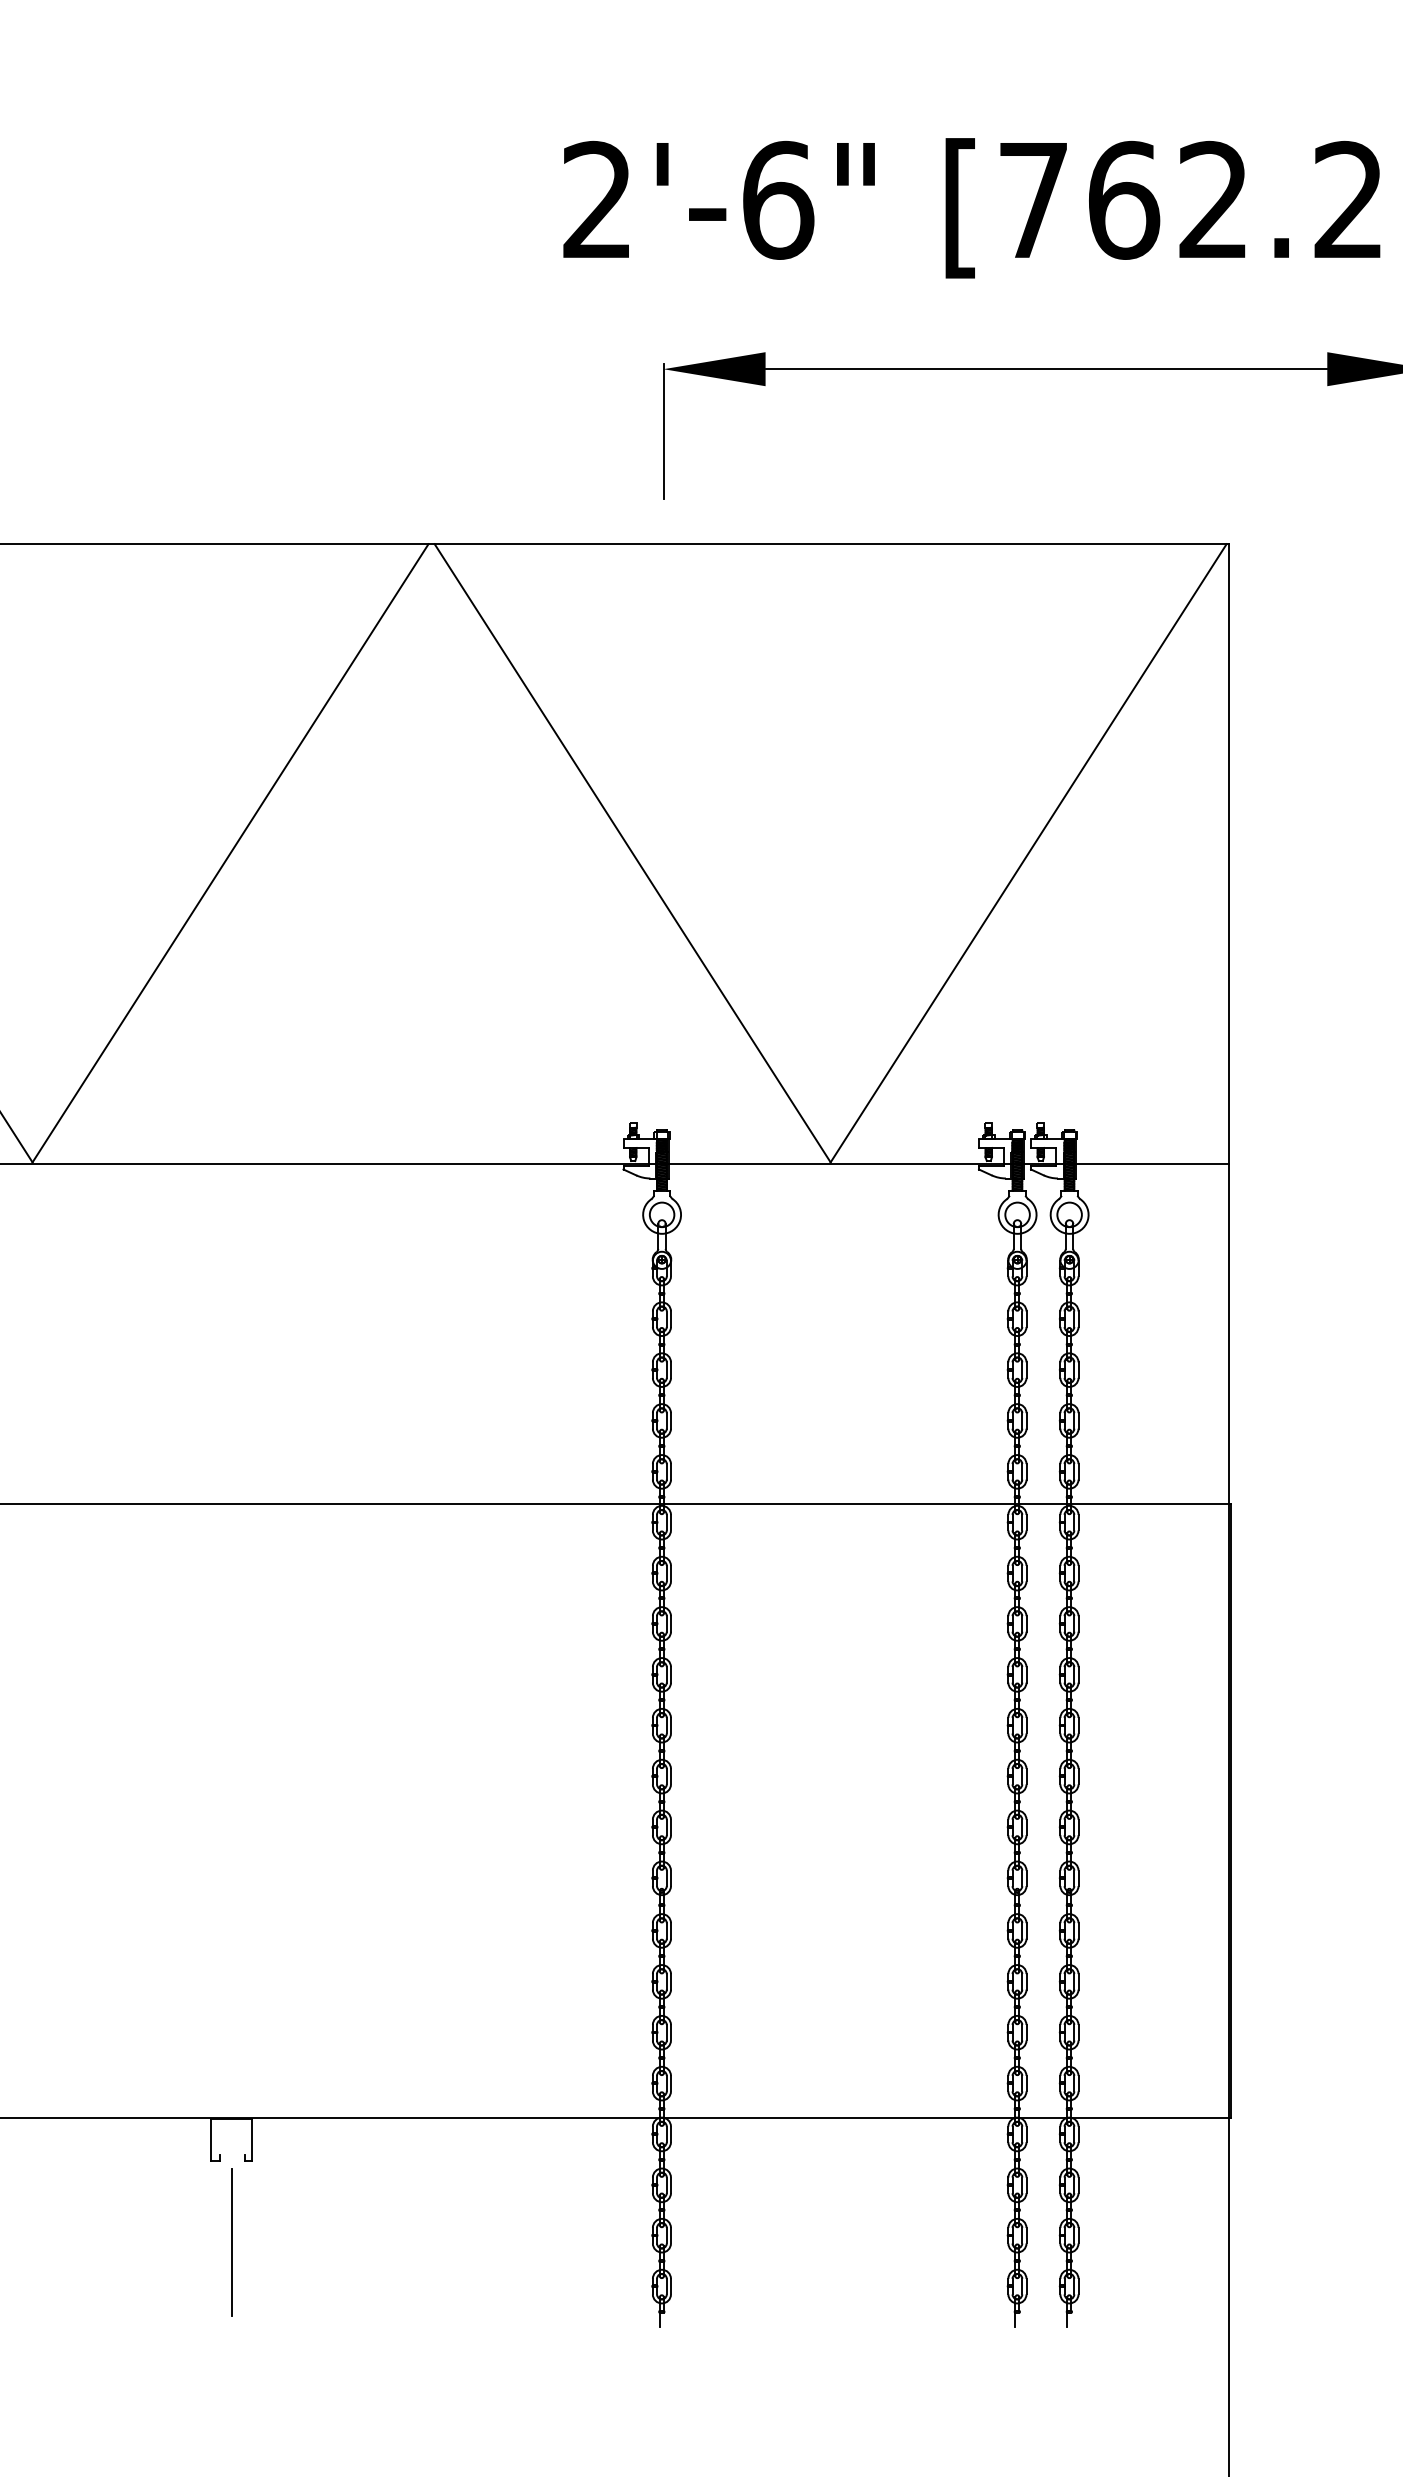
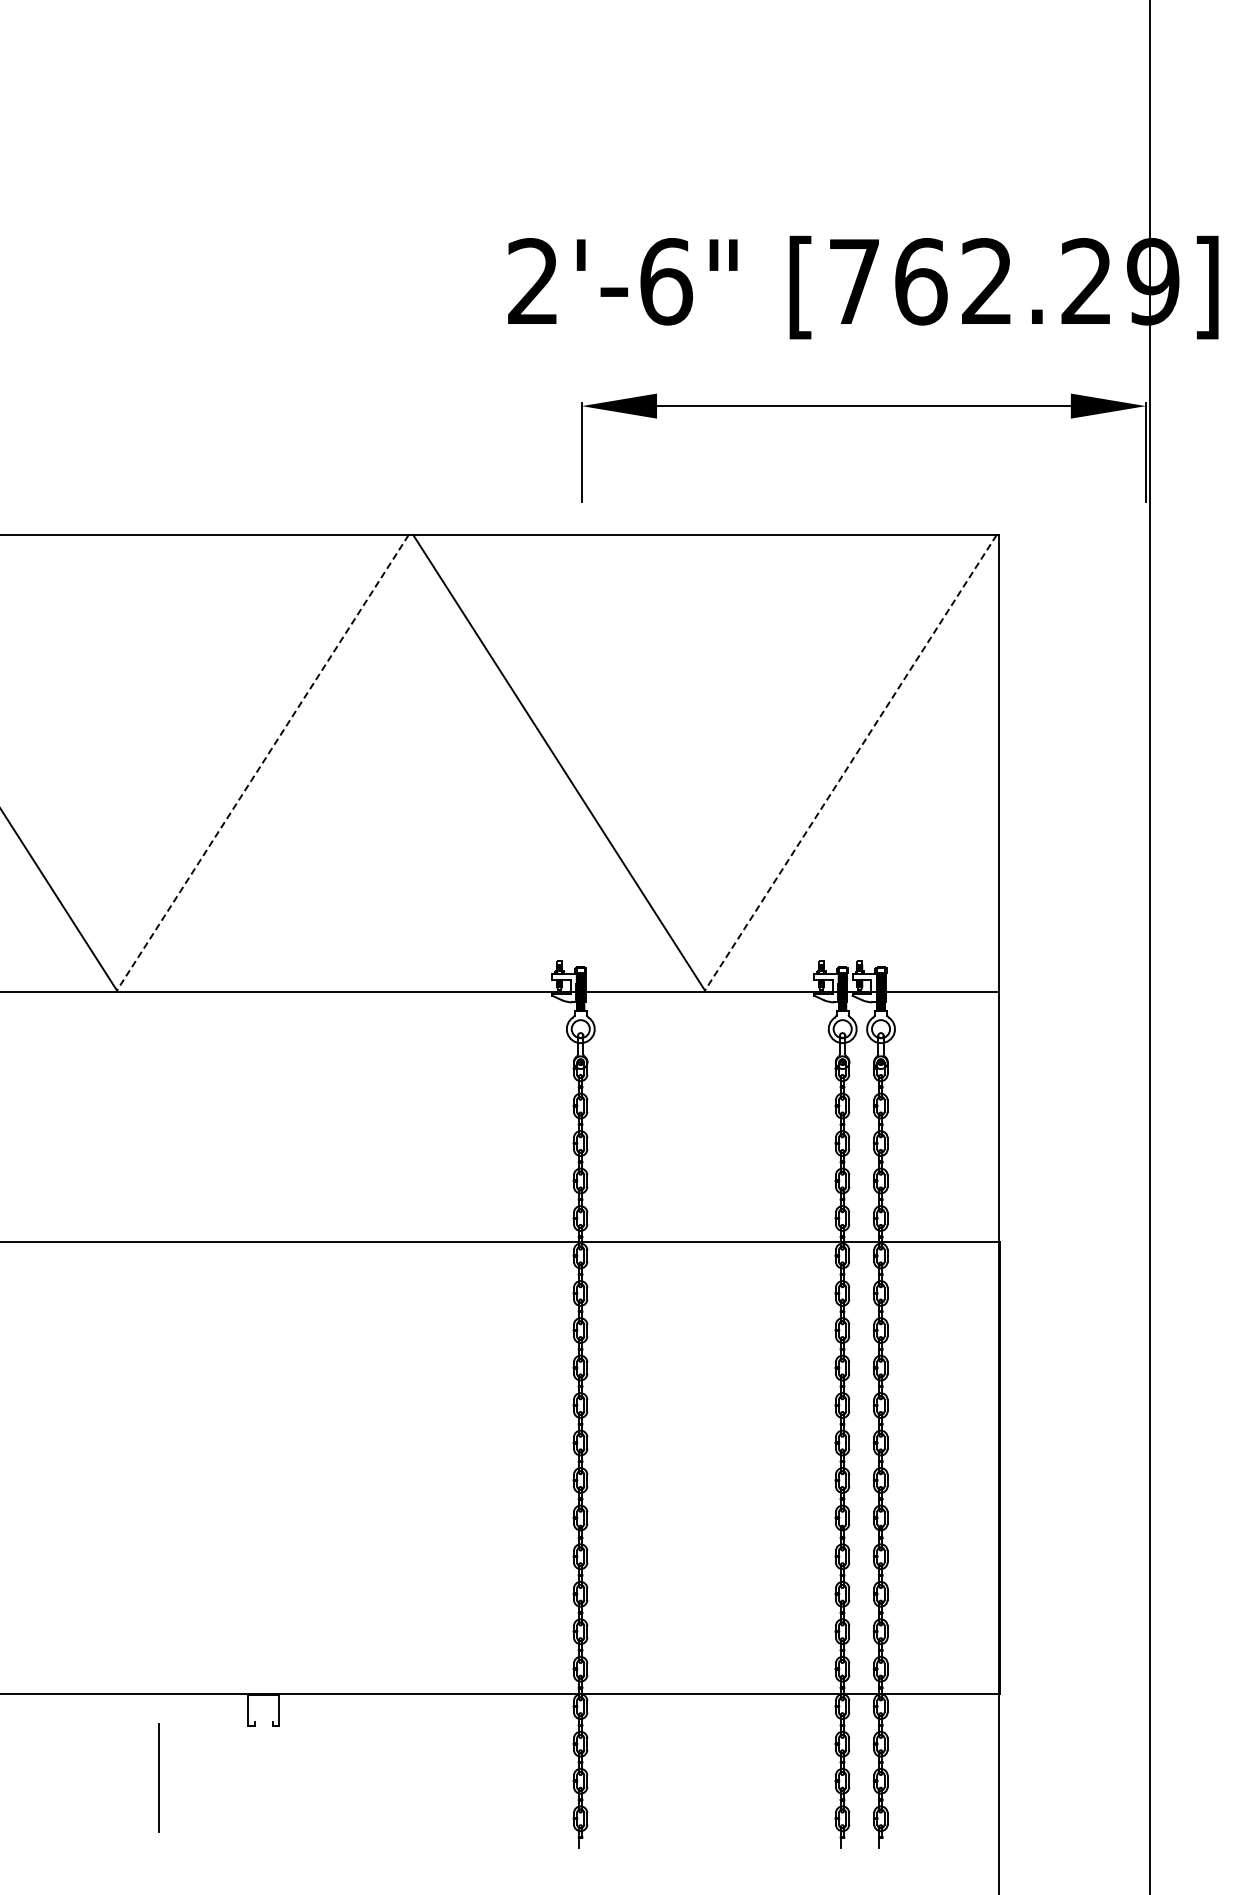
line: (230, 854) -> (262, 763), solid -> dashed
line: (1028, 854) -> (850, 763), solid -> dashed
line: (231, 2241) -> (158, 1777), moved

